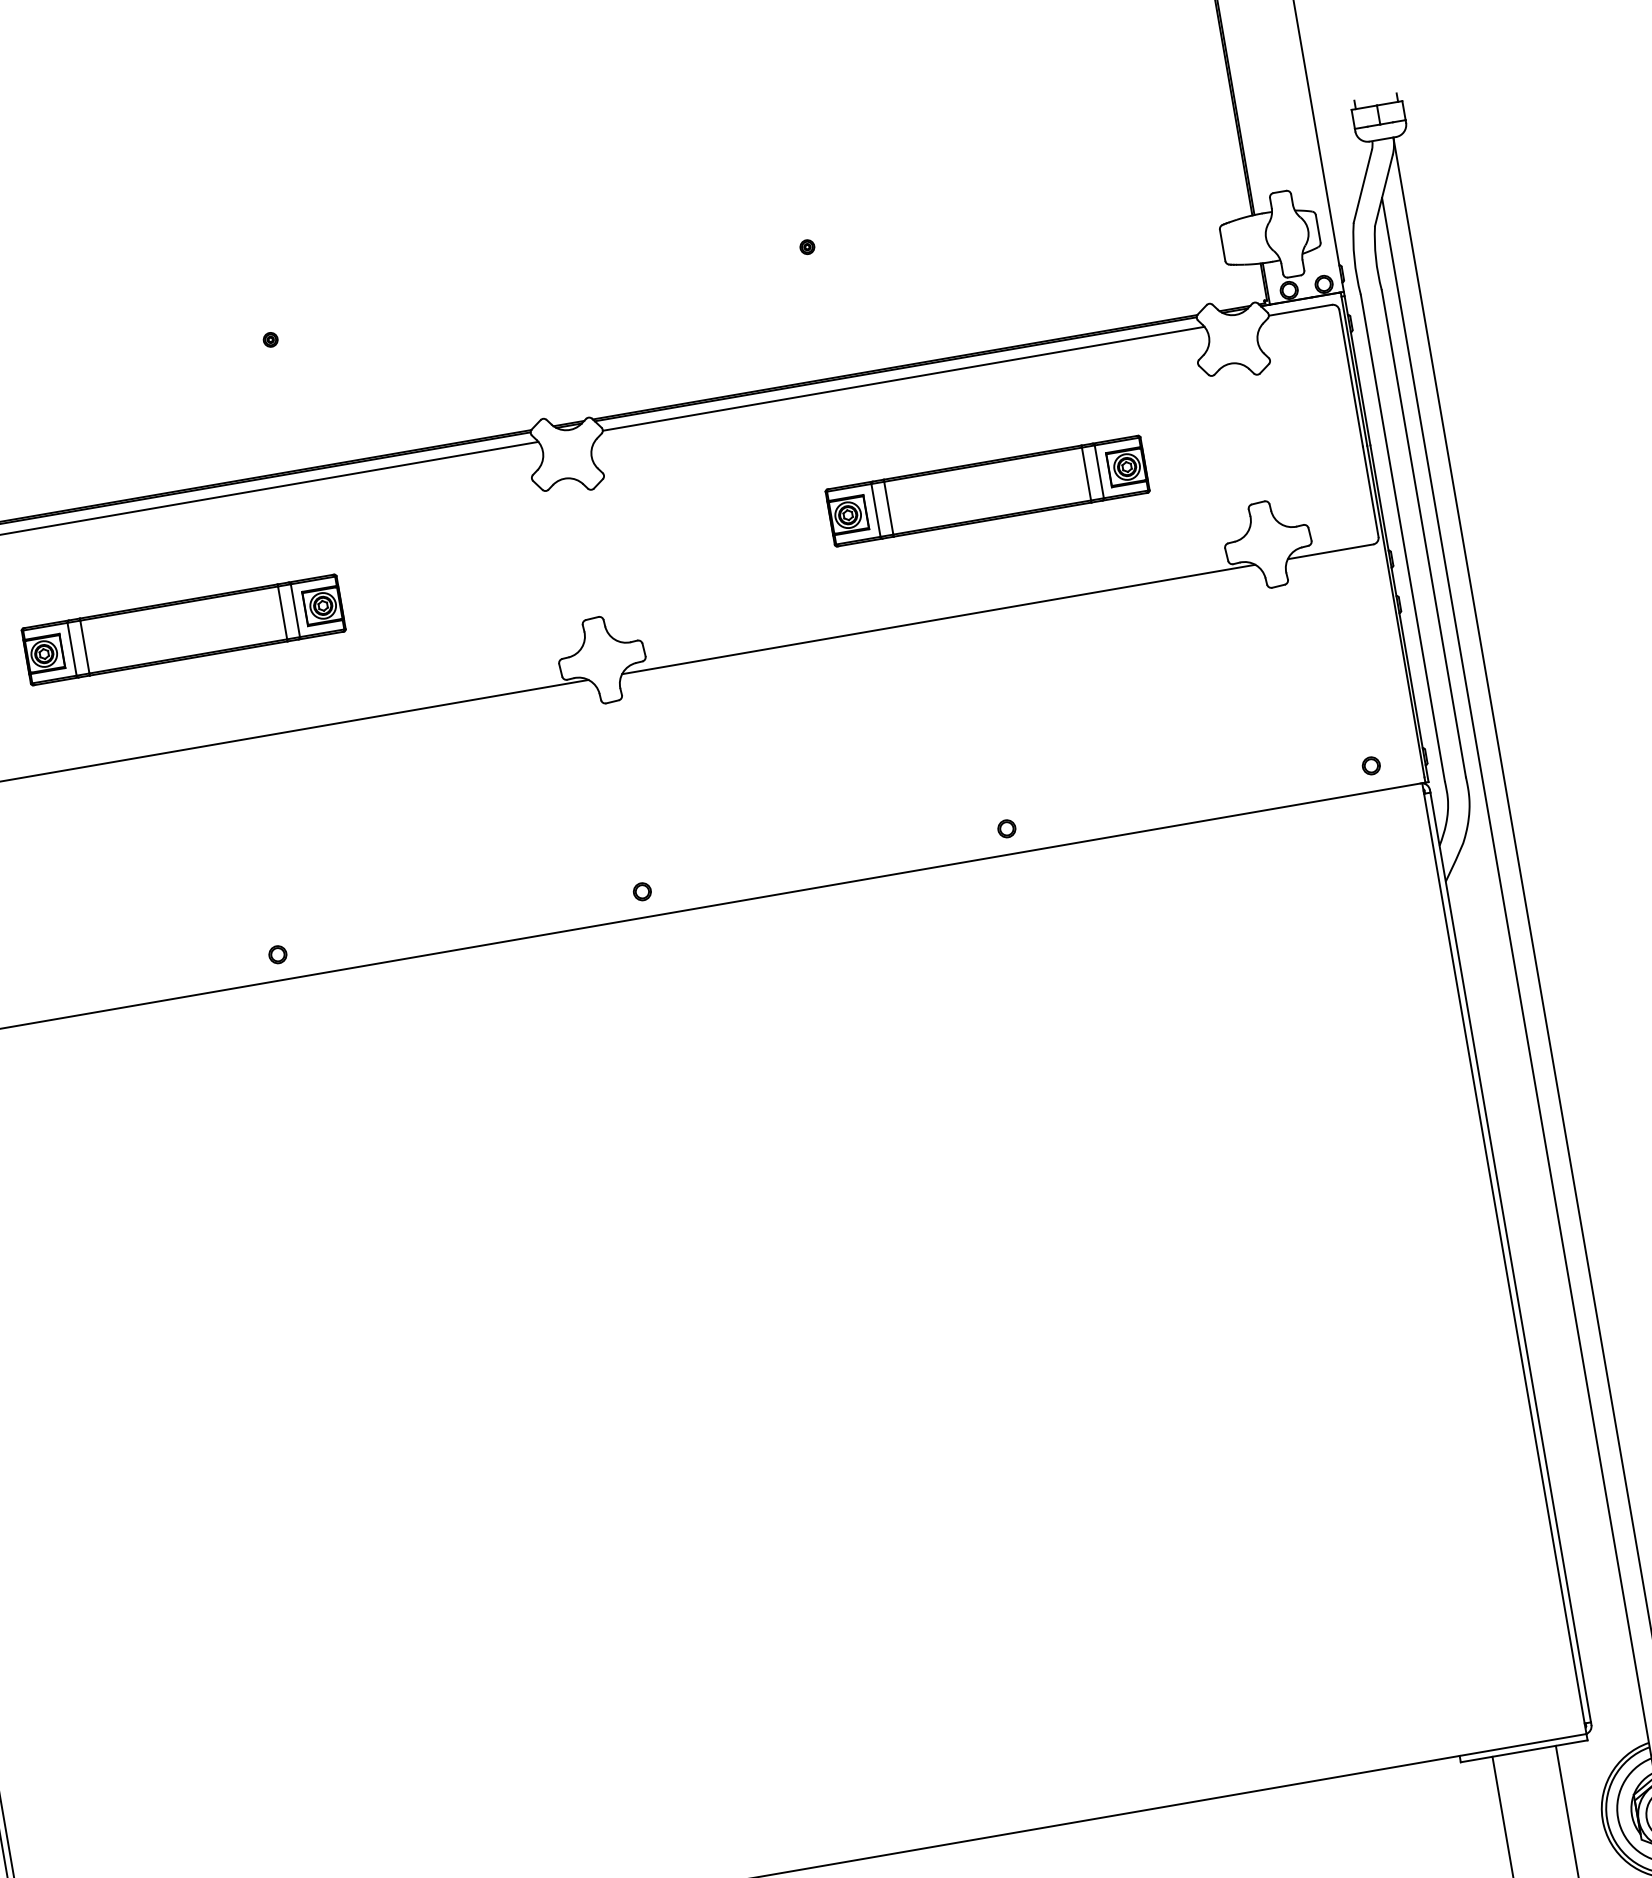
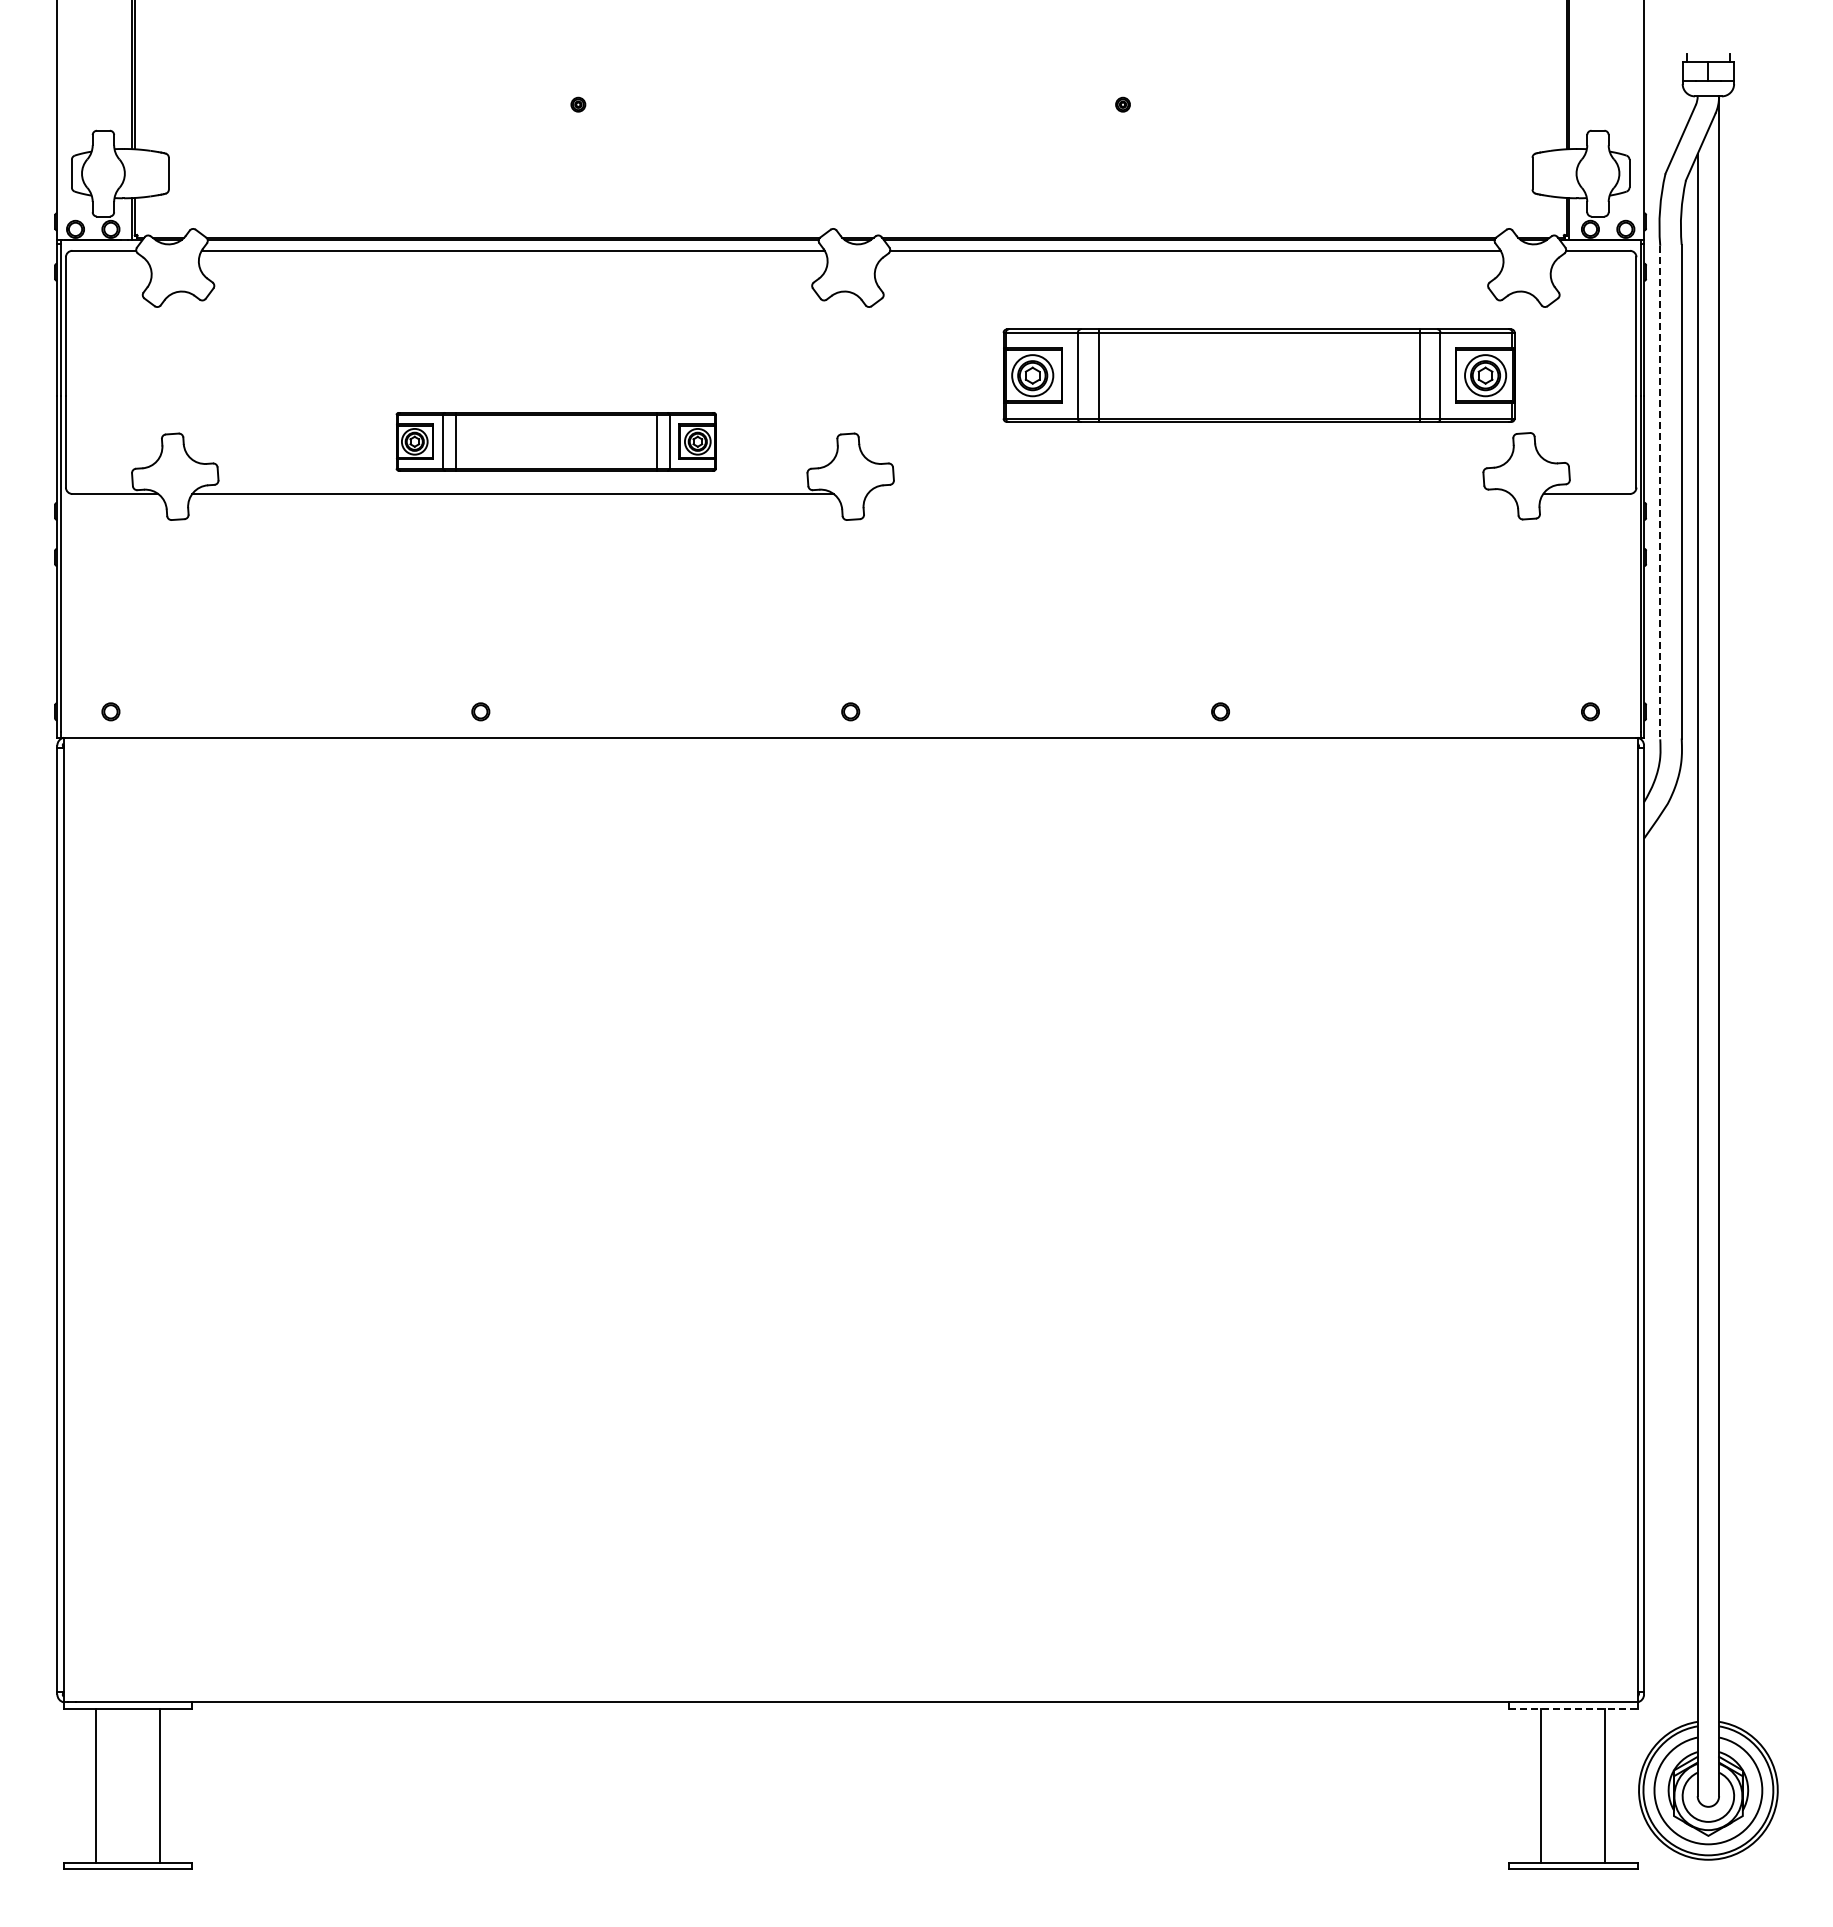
part: (987, 490) -> (1258, 375), size x1.6
line: (1403, 537) -> (1660, 492), solid -> dashed
line: (938, 619) -> (1188, 493), removed
part: (182, 629) -> (555, 441), moved
line: (1524, 1750) -> (1573, 1708), solid -> dashed

